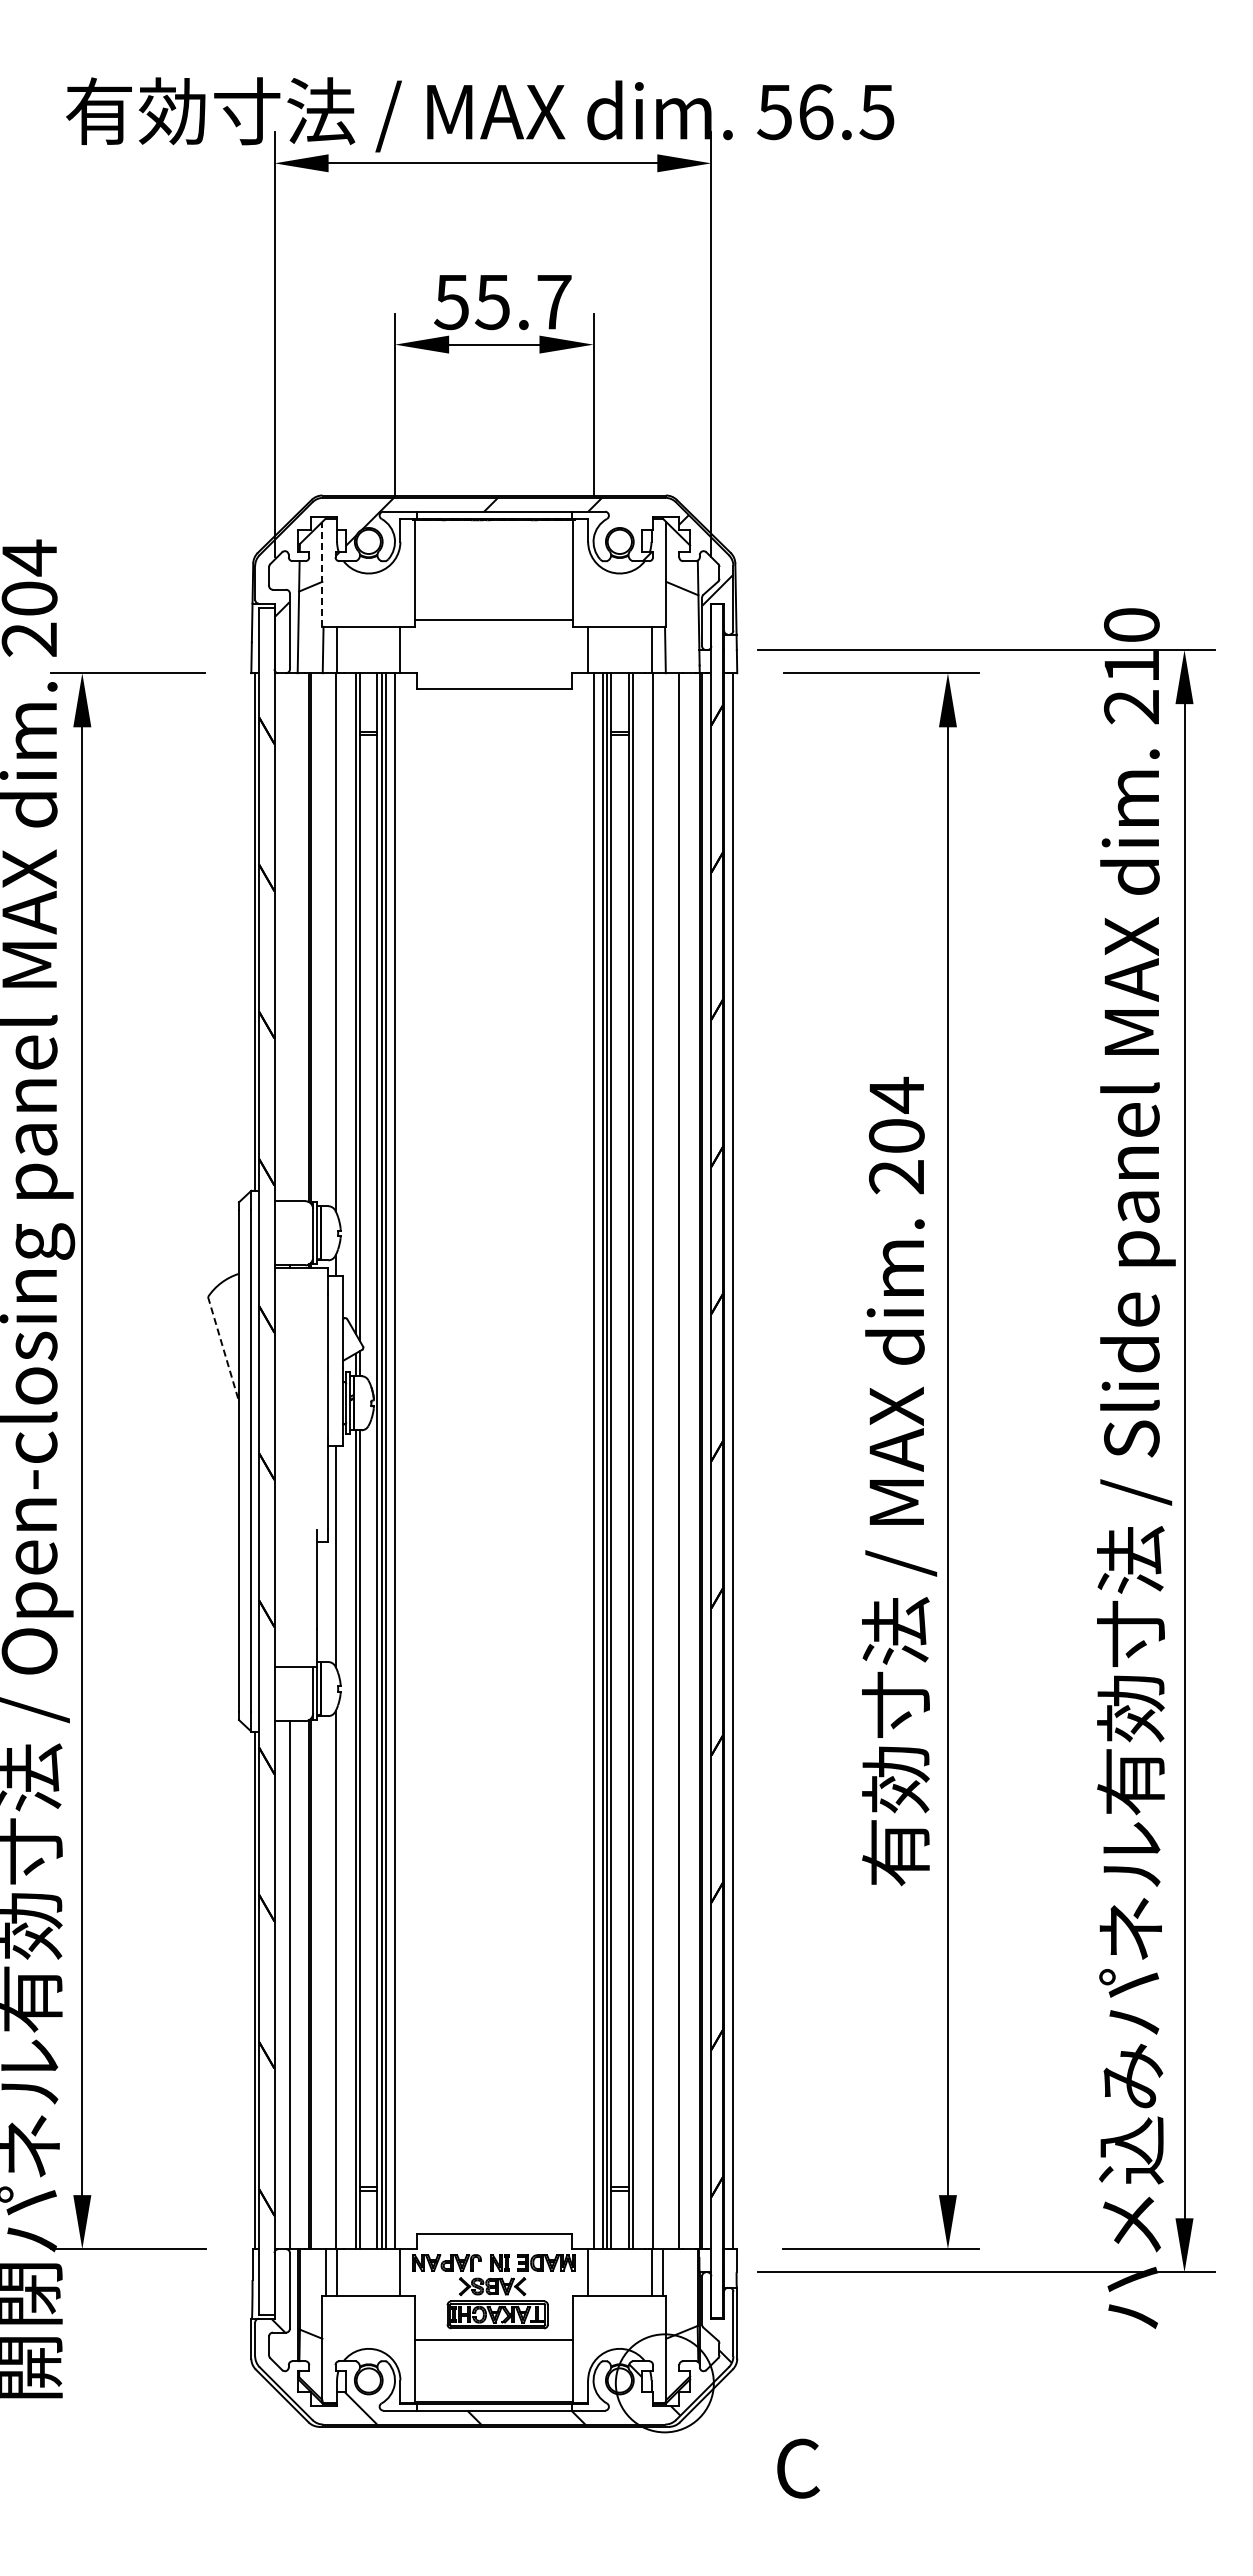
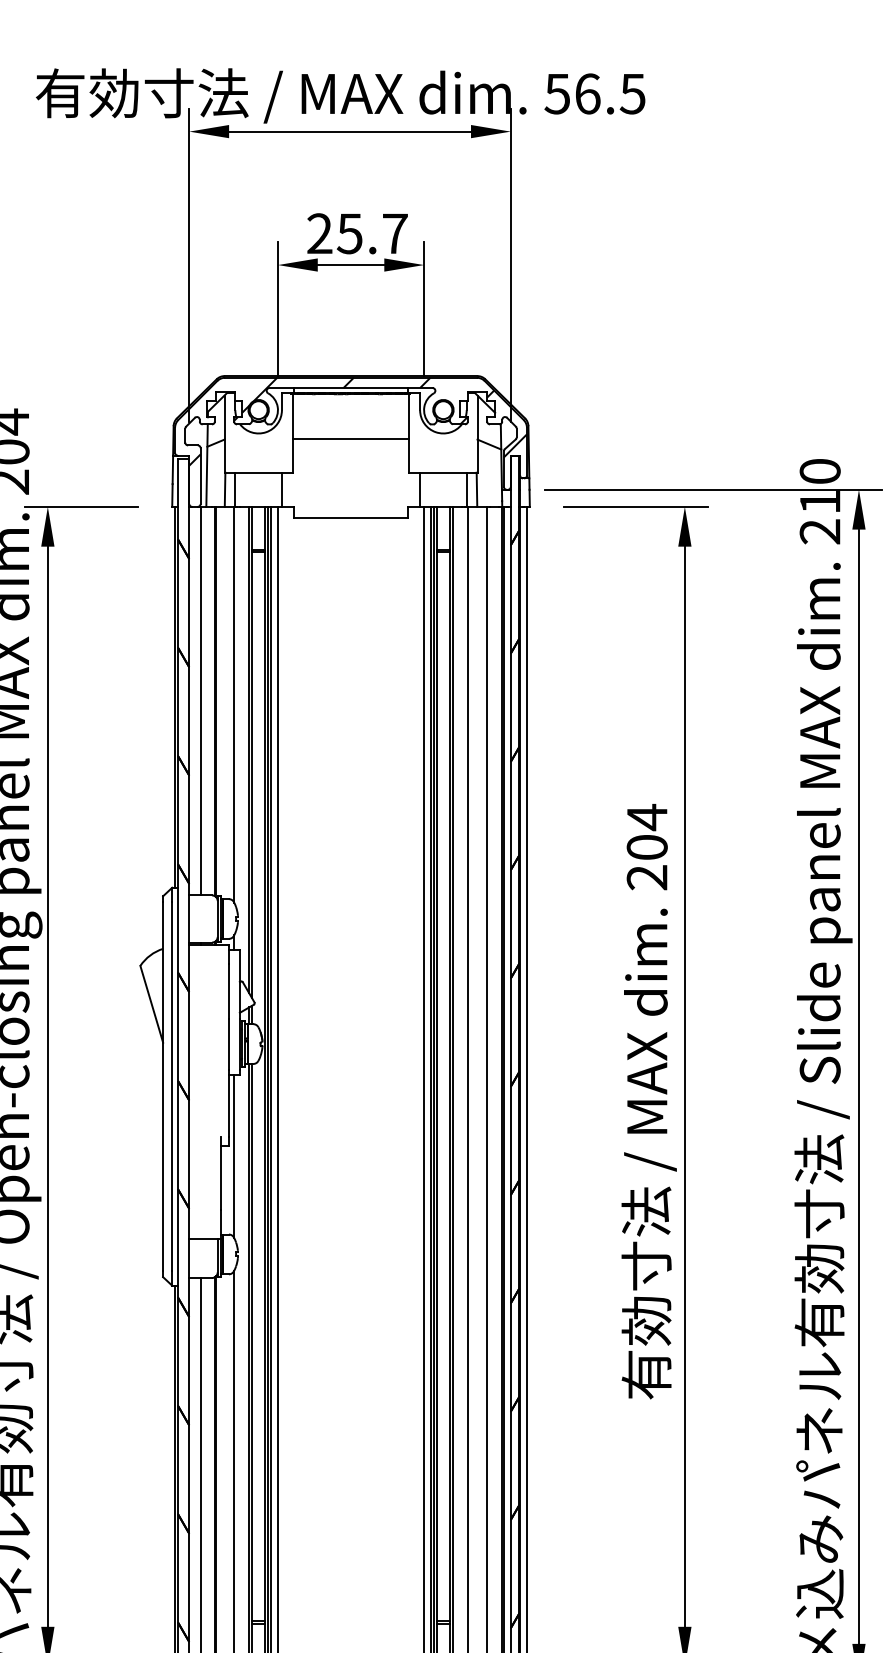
text: (451, 302) -> (319, 234), 55.7 -> 25.7
line: (322, 573) -> (224, 433), dashed -> solid
line: (494, 619) -> (351, 438), moved
line: (289, 937) -> (200, 701), added
line: (223, 1349) -> (151, 1004), dashed -> solid

